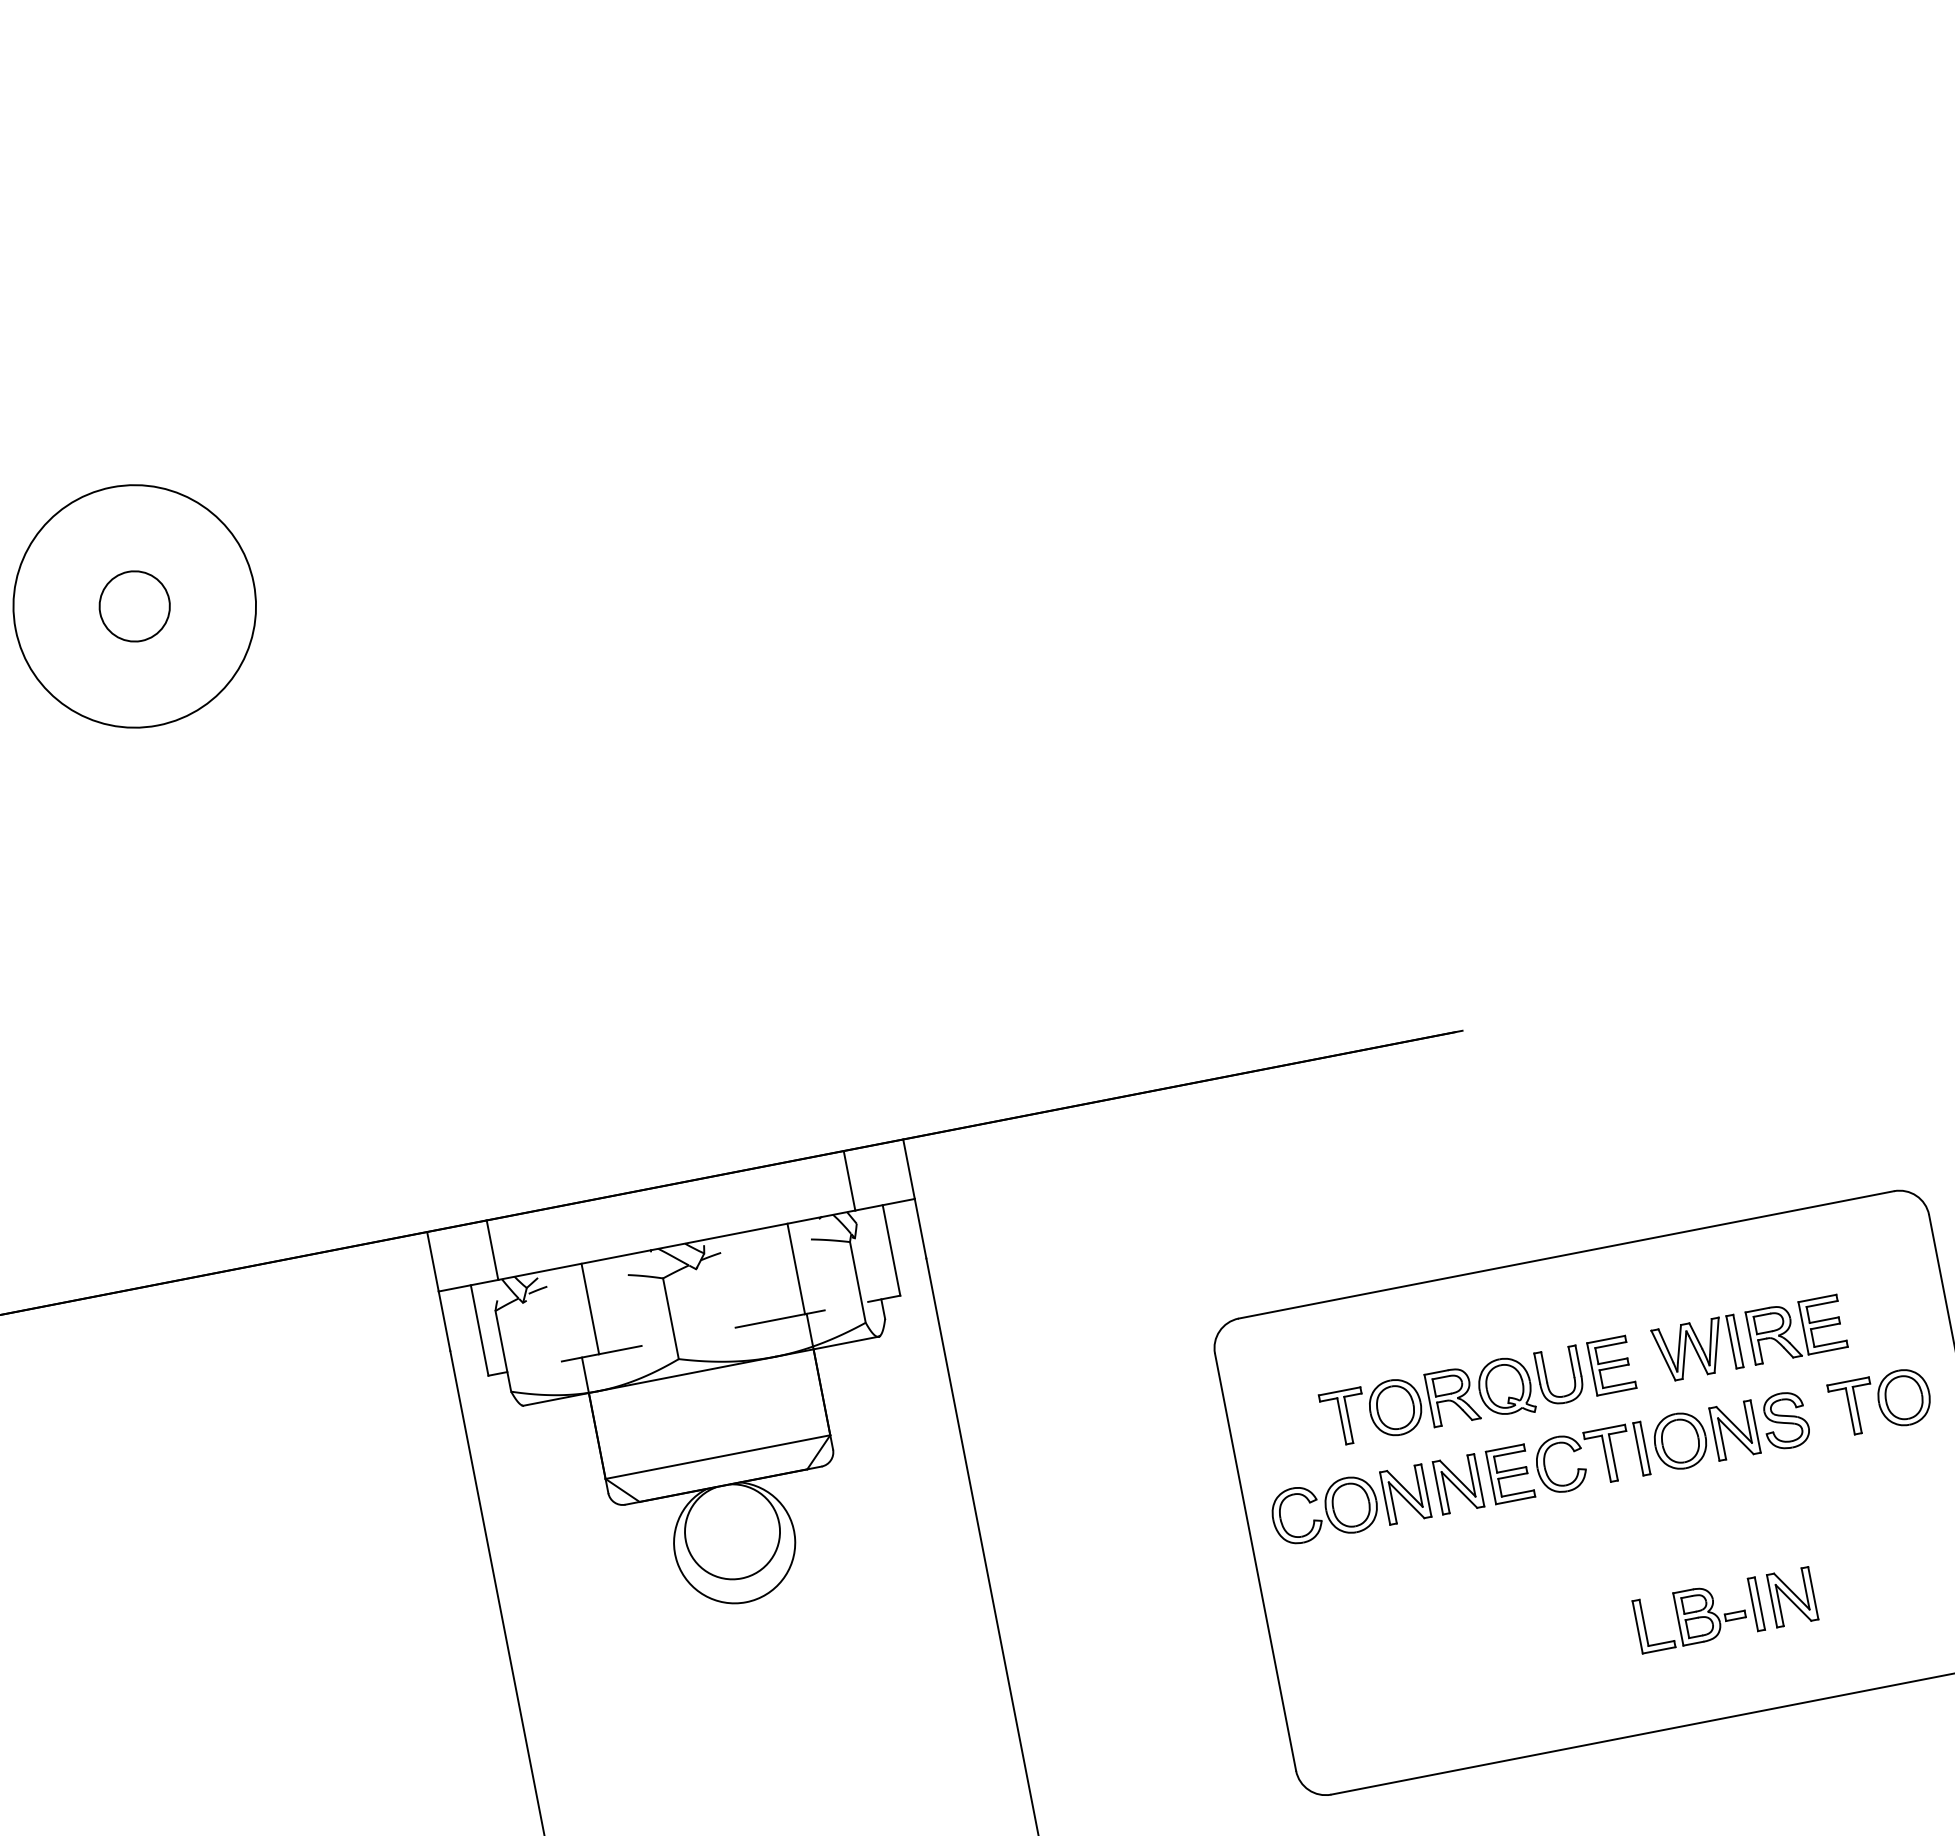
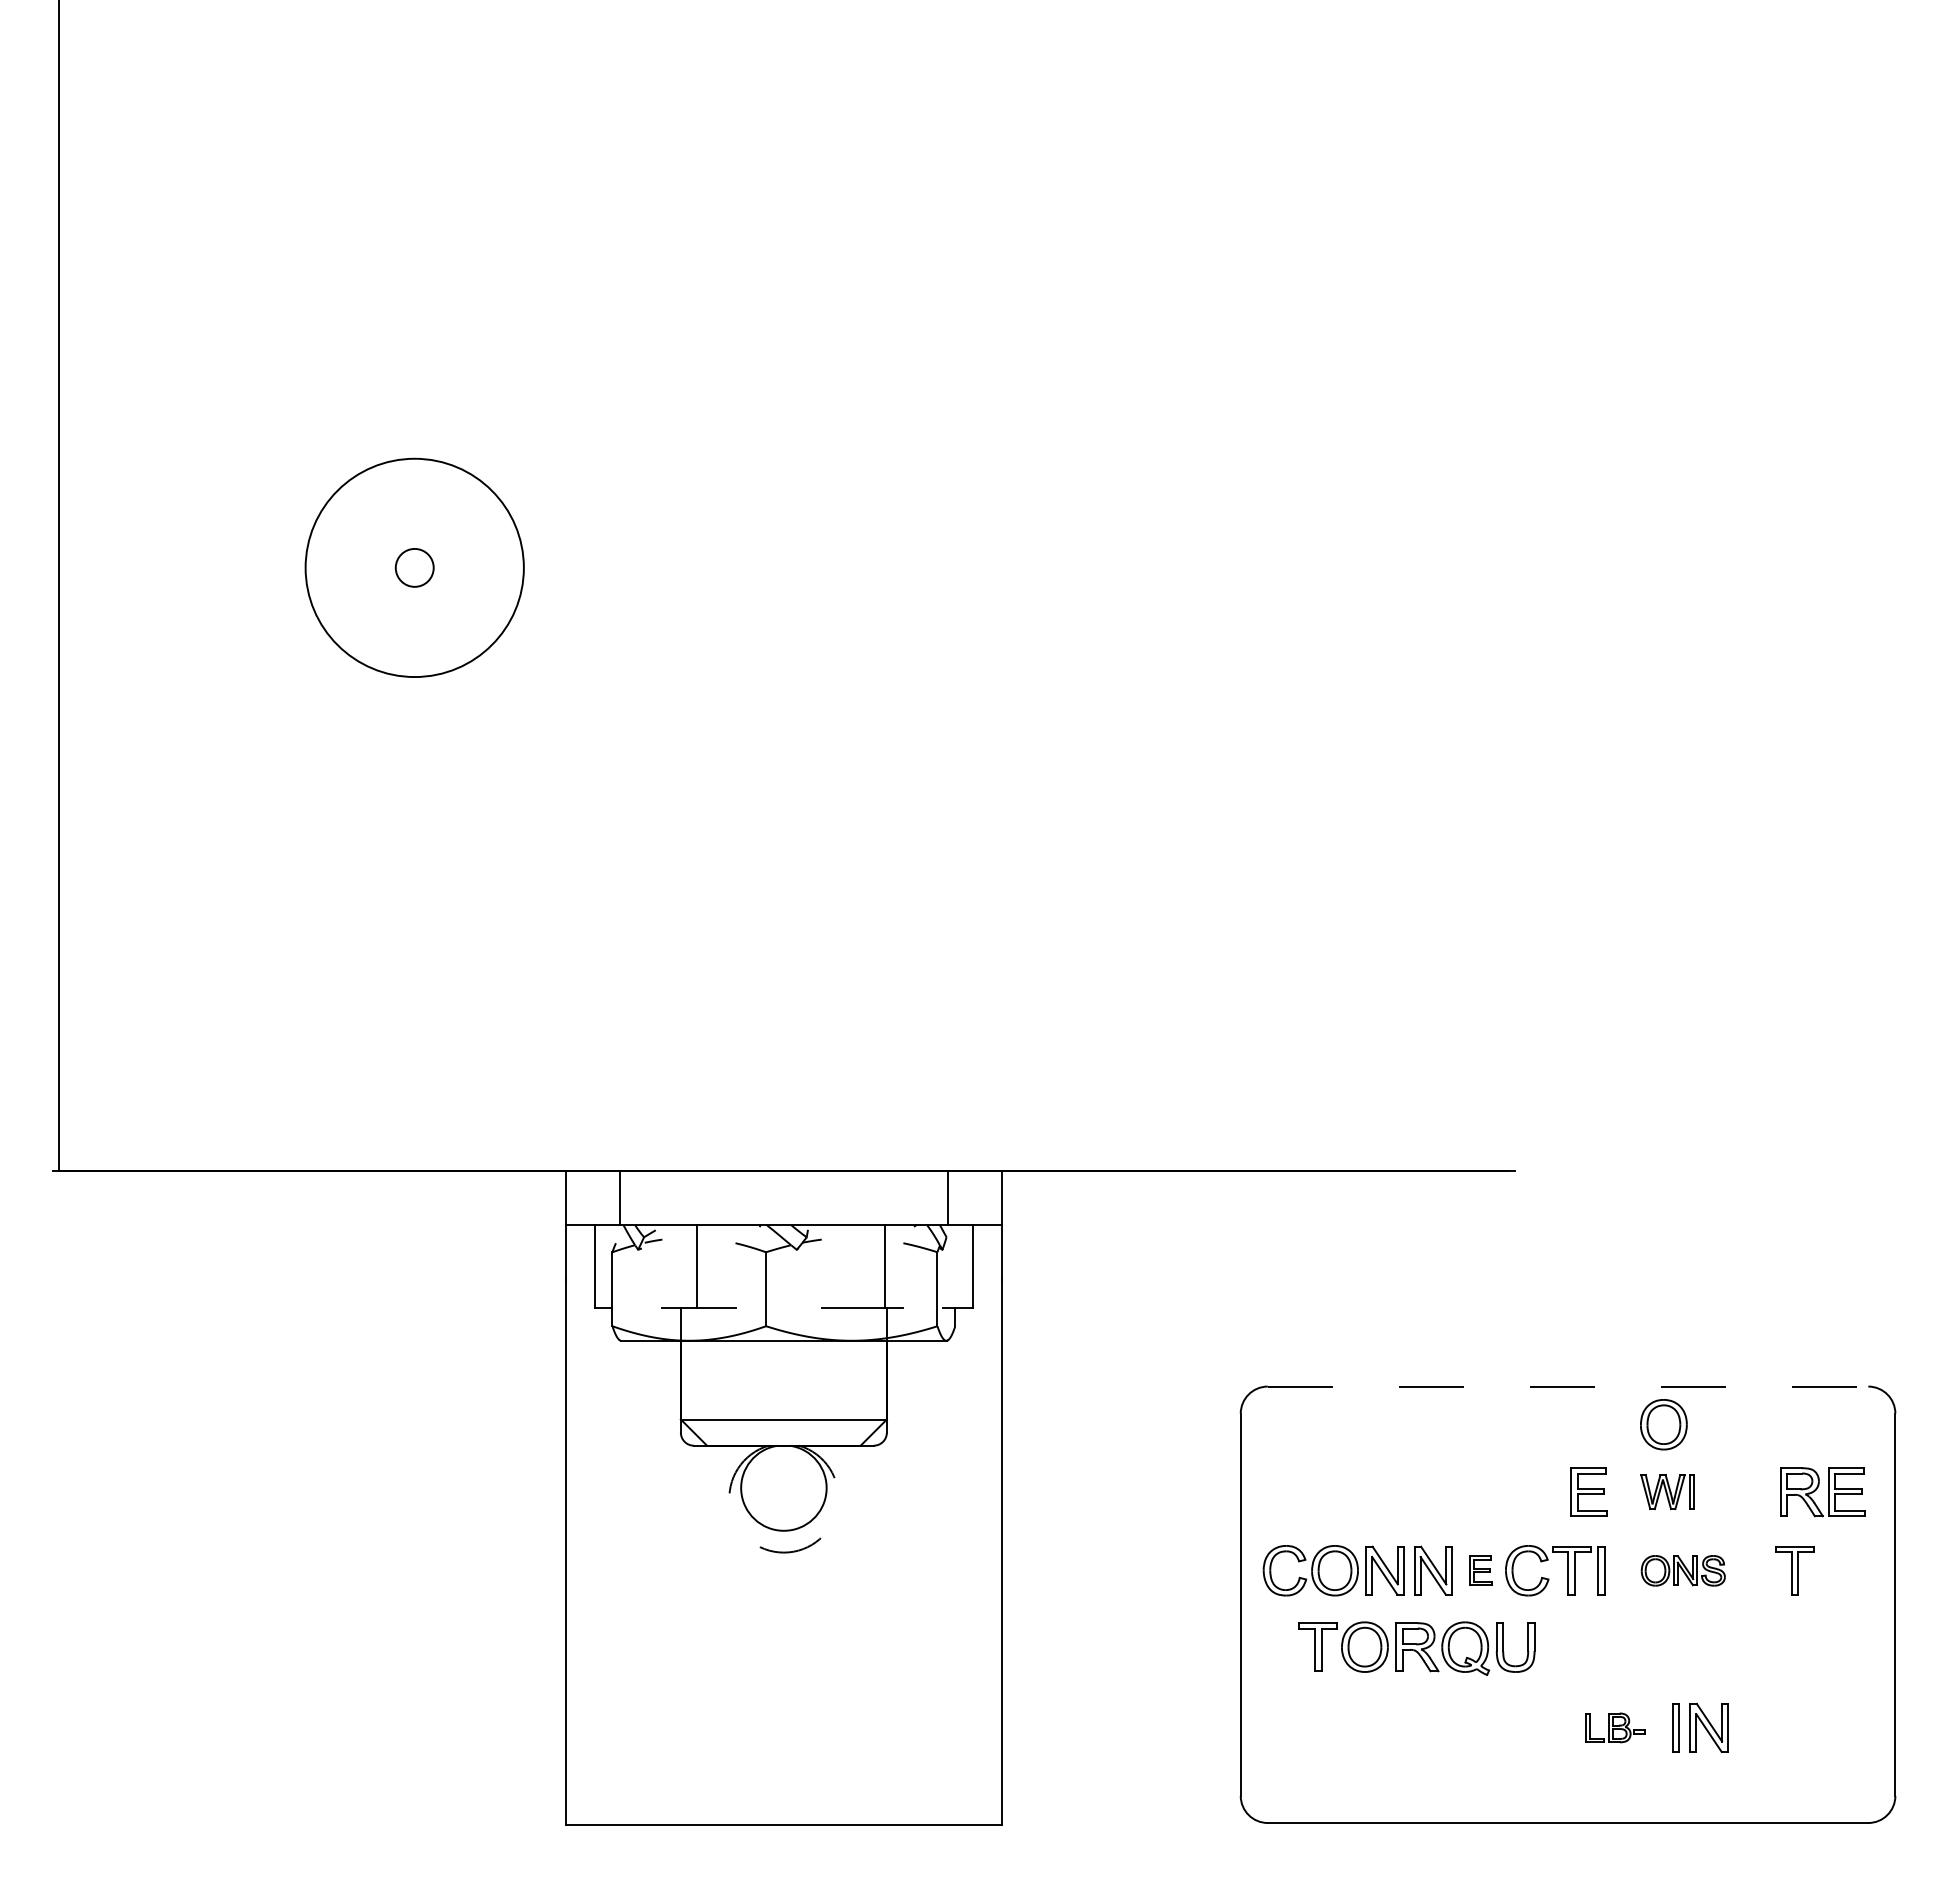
circle: (134, 606) -> (414, 567), size x0.6
line: (1566, 1254) -> (1568, 1386), solid -> dashed
part: (1796, 1330) -> (1822, 1492), moved
part: (1697, 1349) -> (1667, 1492), size x0.7
part: (1903, 1397) -> (1663, 1424), moved
part: (1452, 1398) -> (1416, 1648), moved
part: (1731, 1431) -> (1683, 1570), size x0.6
part: (1509, 1474) -> (1480, 1570), size x0.6
arc: (745, 1602) -> (783, 1552), solid -> dashed
part: (1690, 1616) -> (1615, 1727), size x0.6

